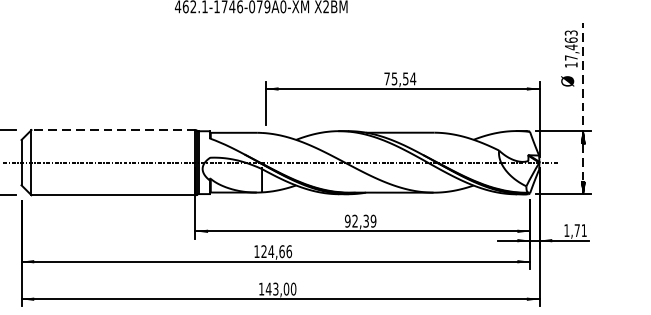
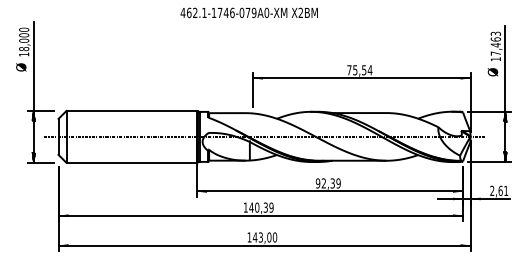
line: (583, 108) -> (505, 93), dashed -> solid
line: (113, 129) -> (131, 110), dashed -> solid
text: (572, 230) -> (496, 190), 1,71 -> 2,61
text: (276, 251) -> (261, 207), 124,66 -> 140,39

